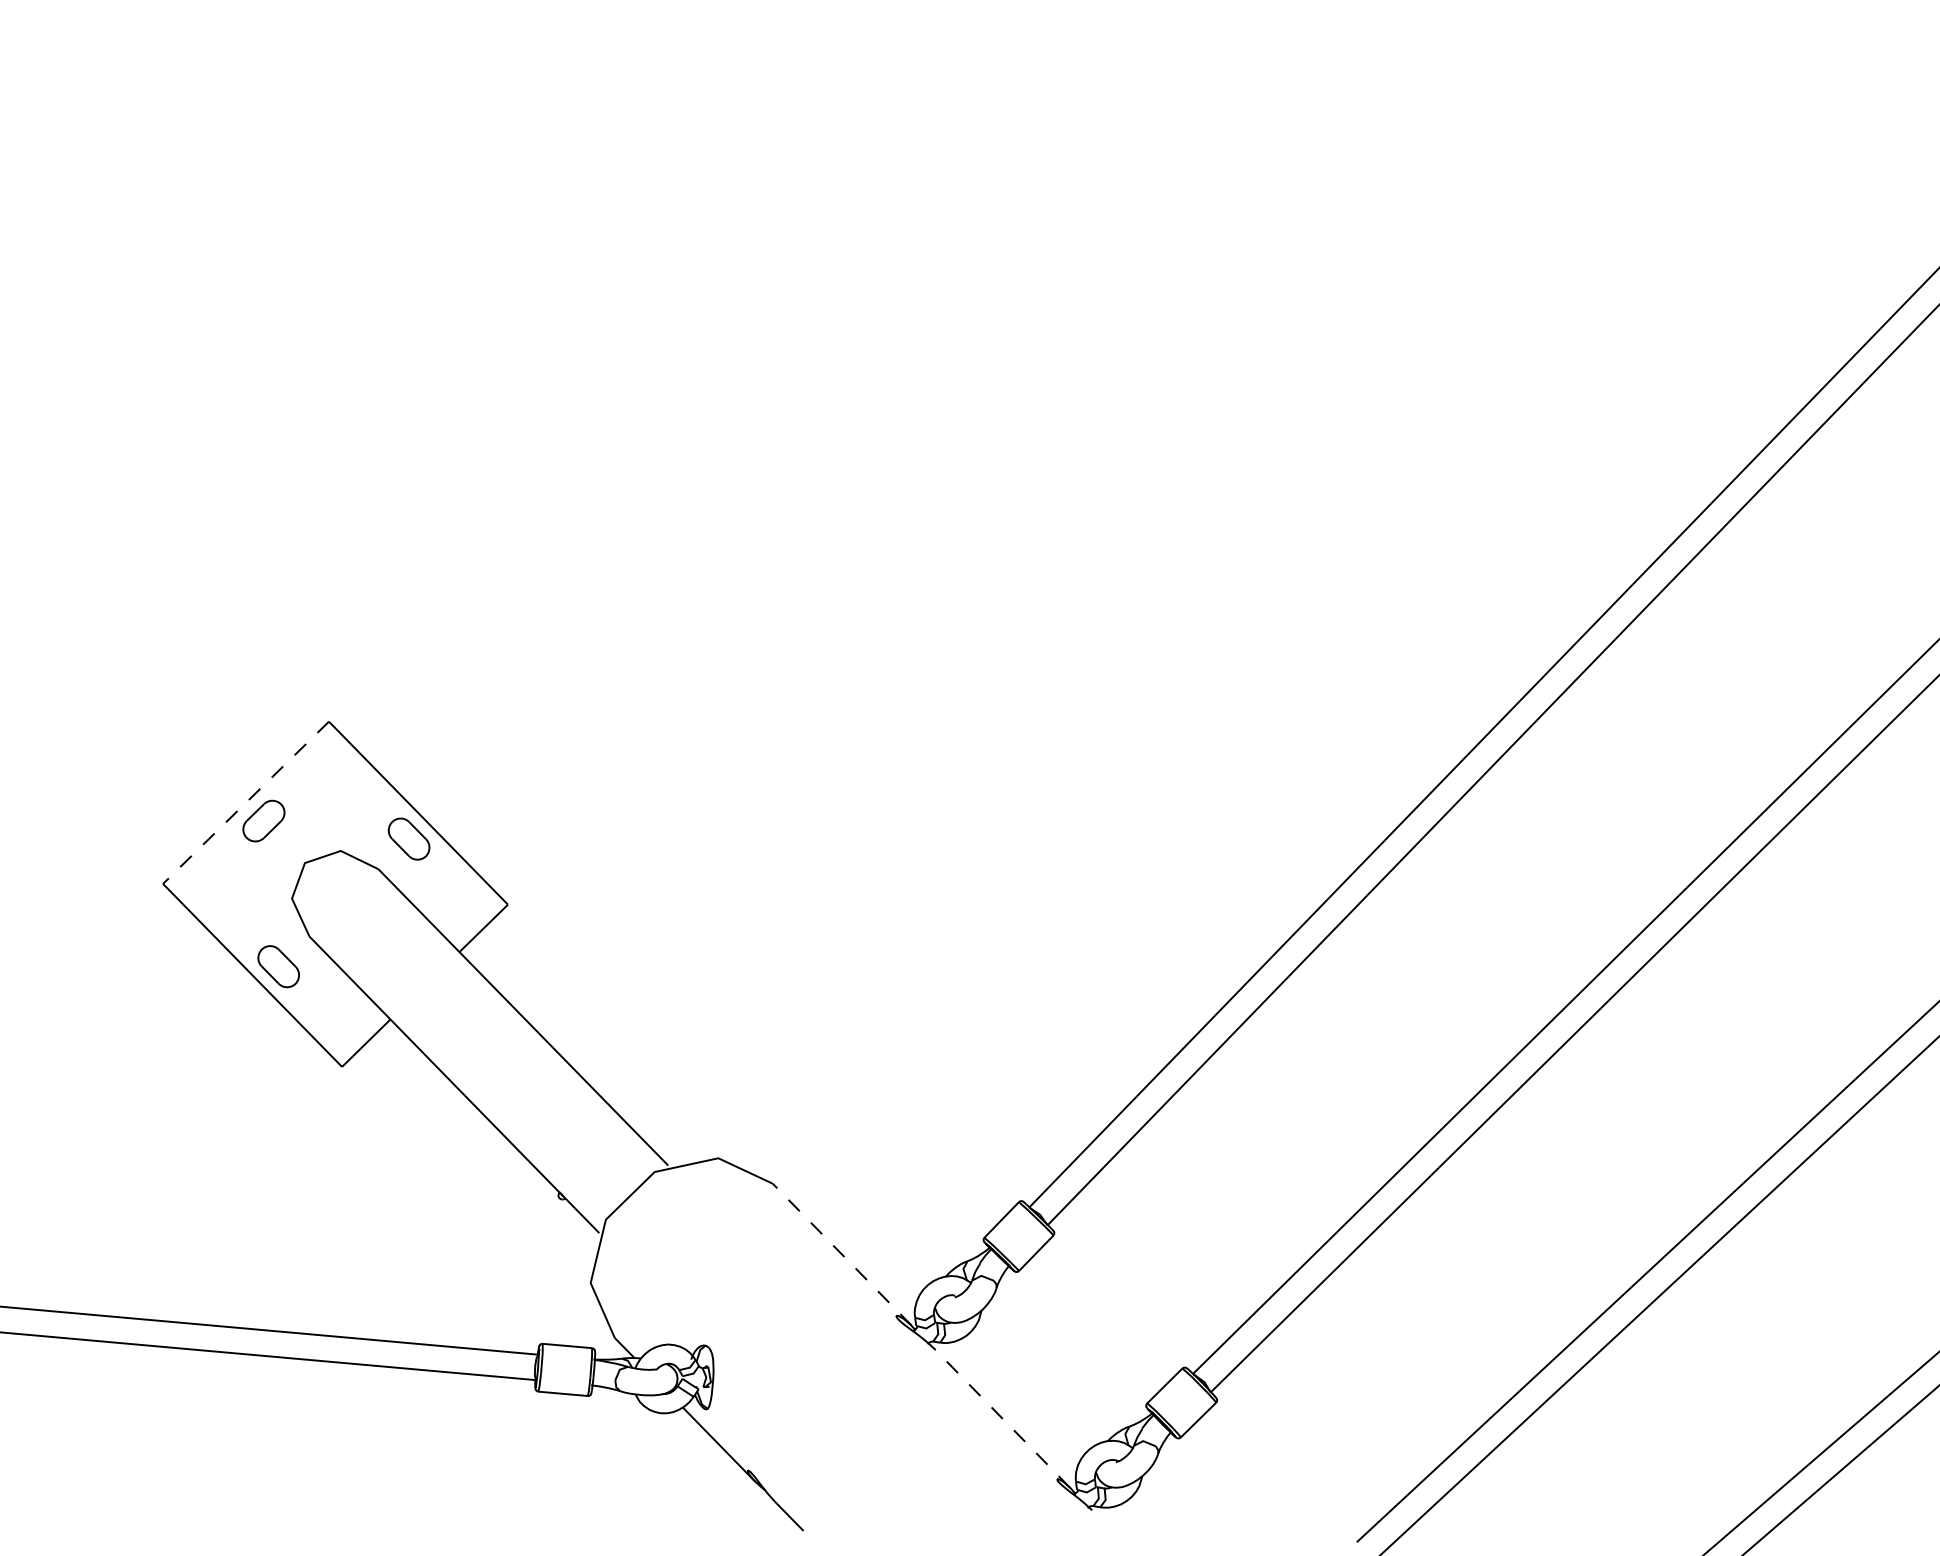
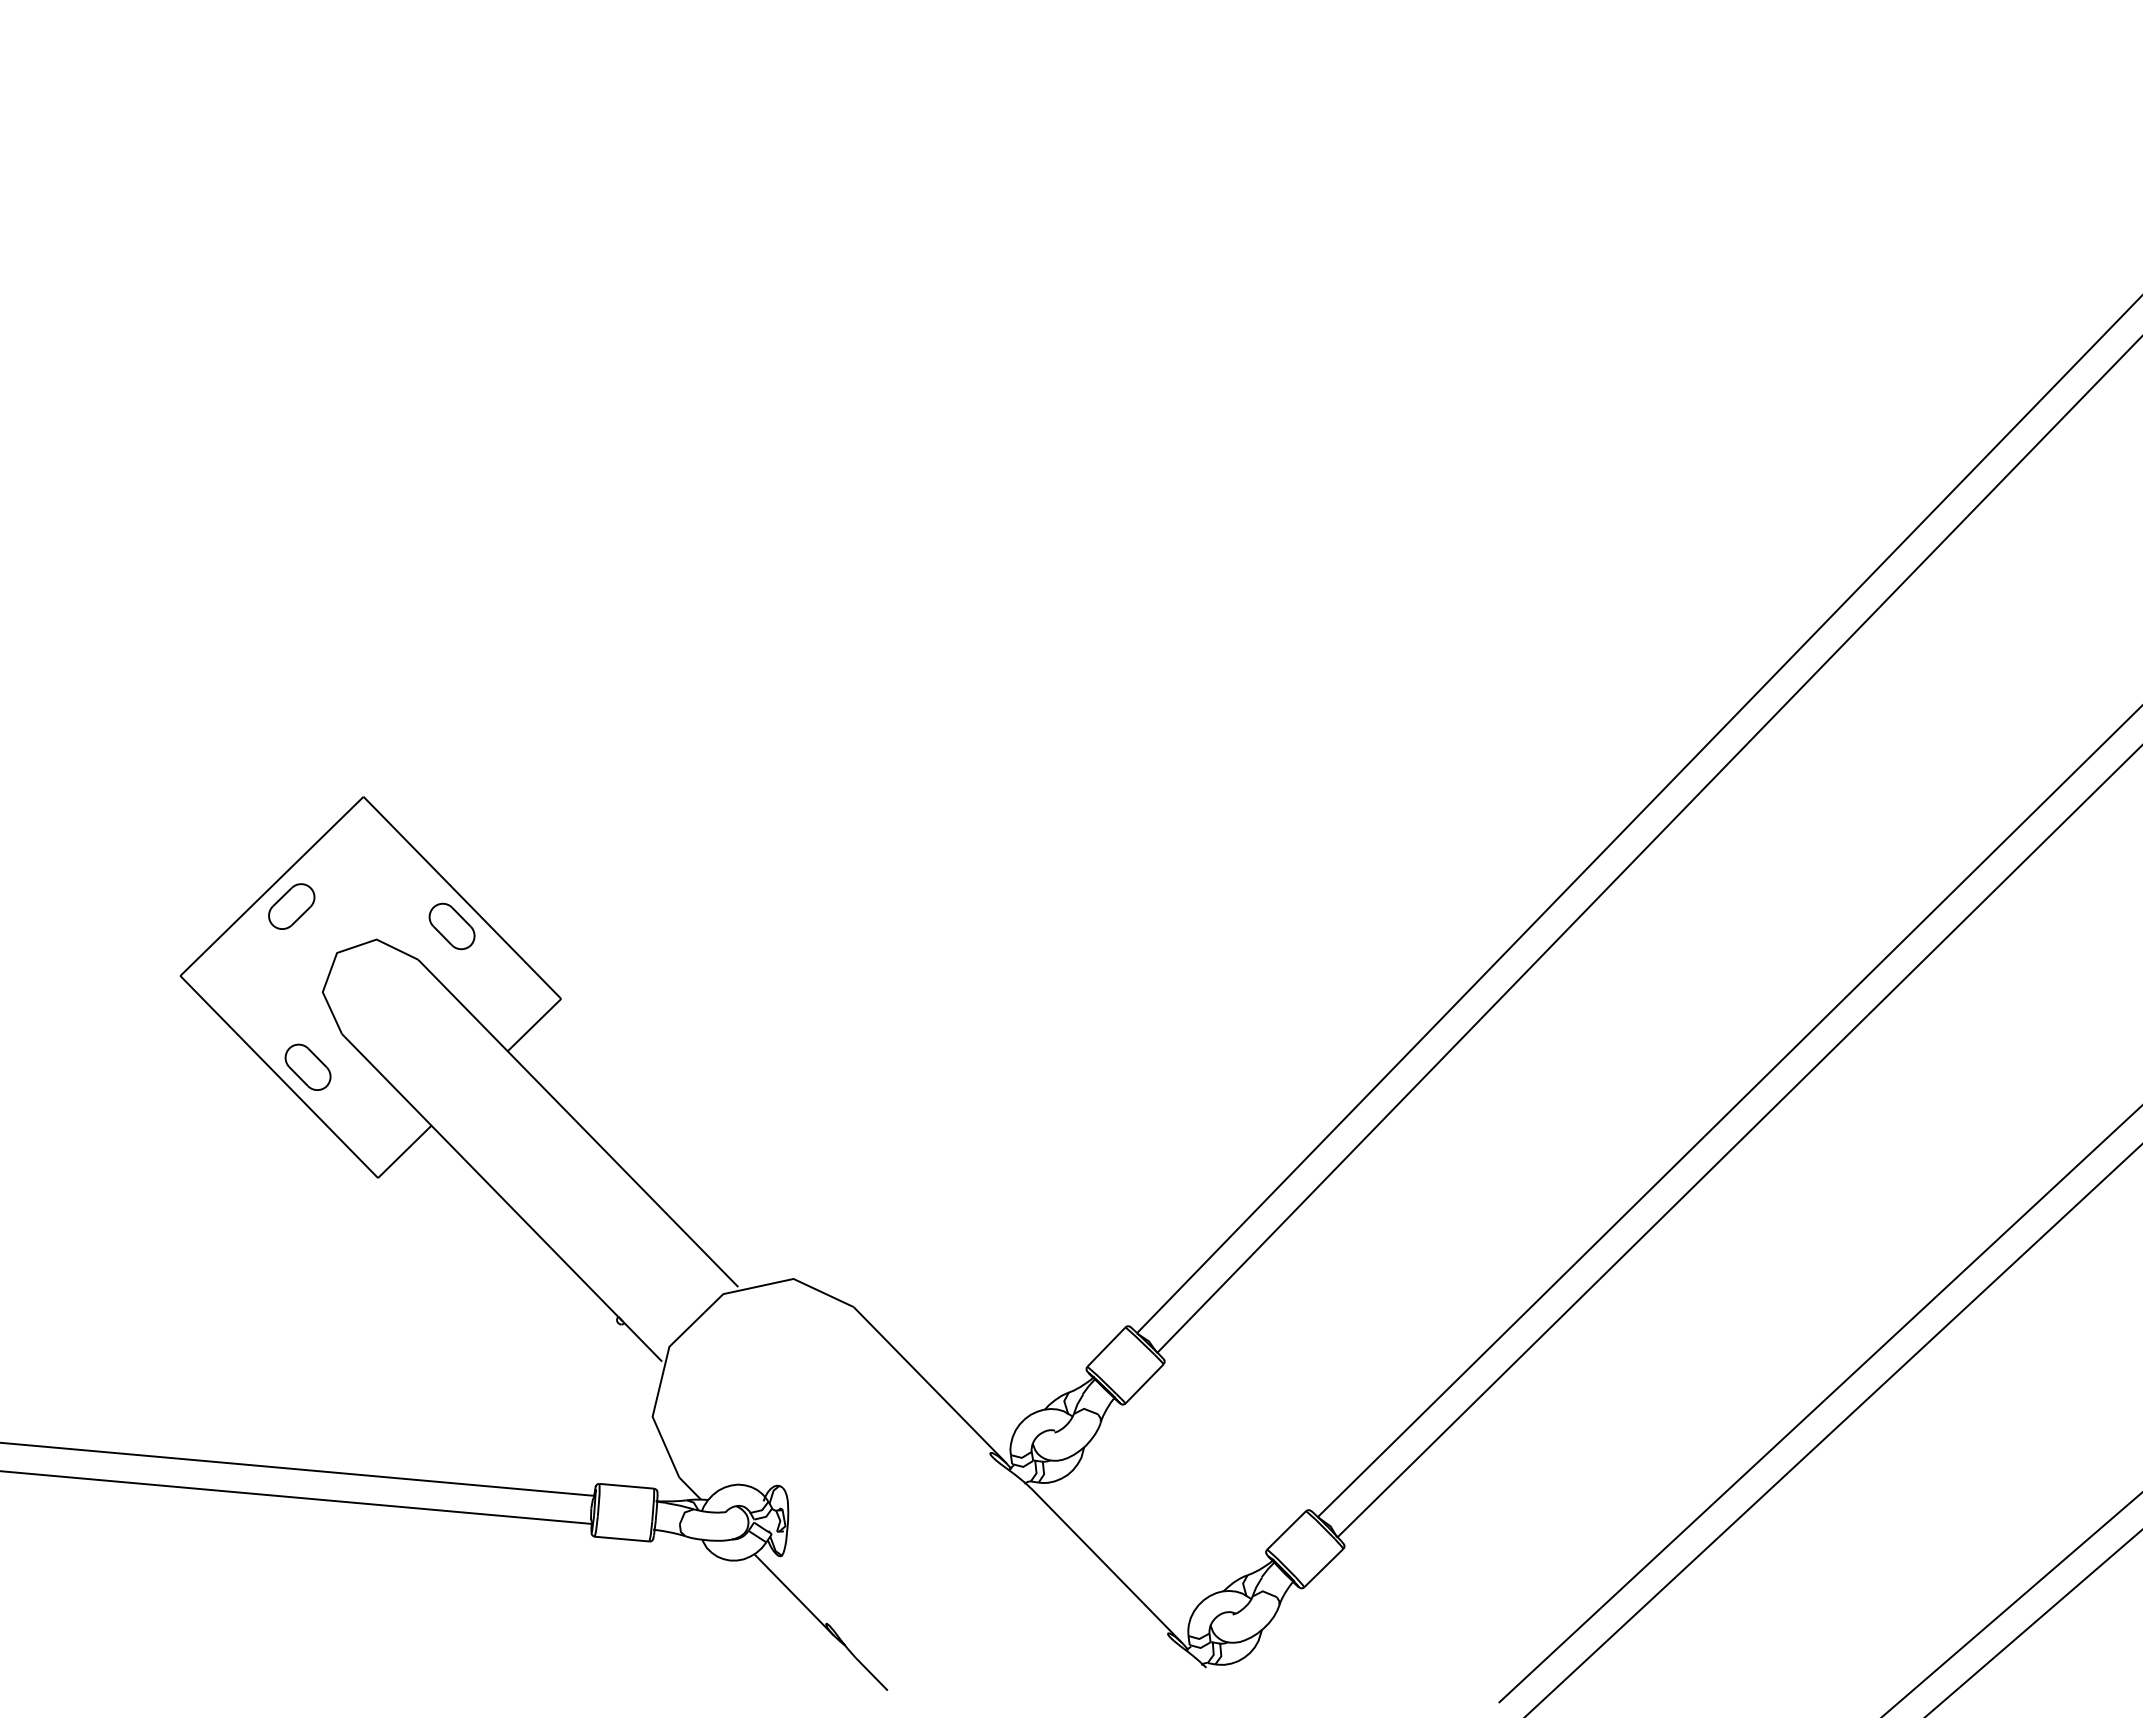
line: (245, 802) -> (271, 886), dashed -> solid
line: (842, 1254) -> (930, 1385), dashed -> solid
line: (1001, 1417) -> (1106, 1565), dashed -> solid

